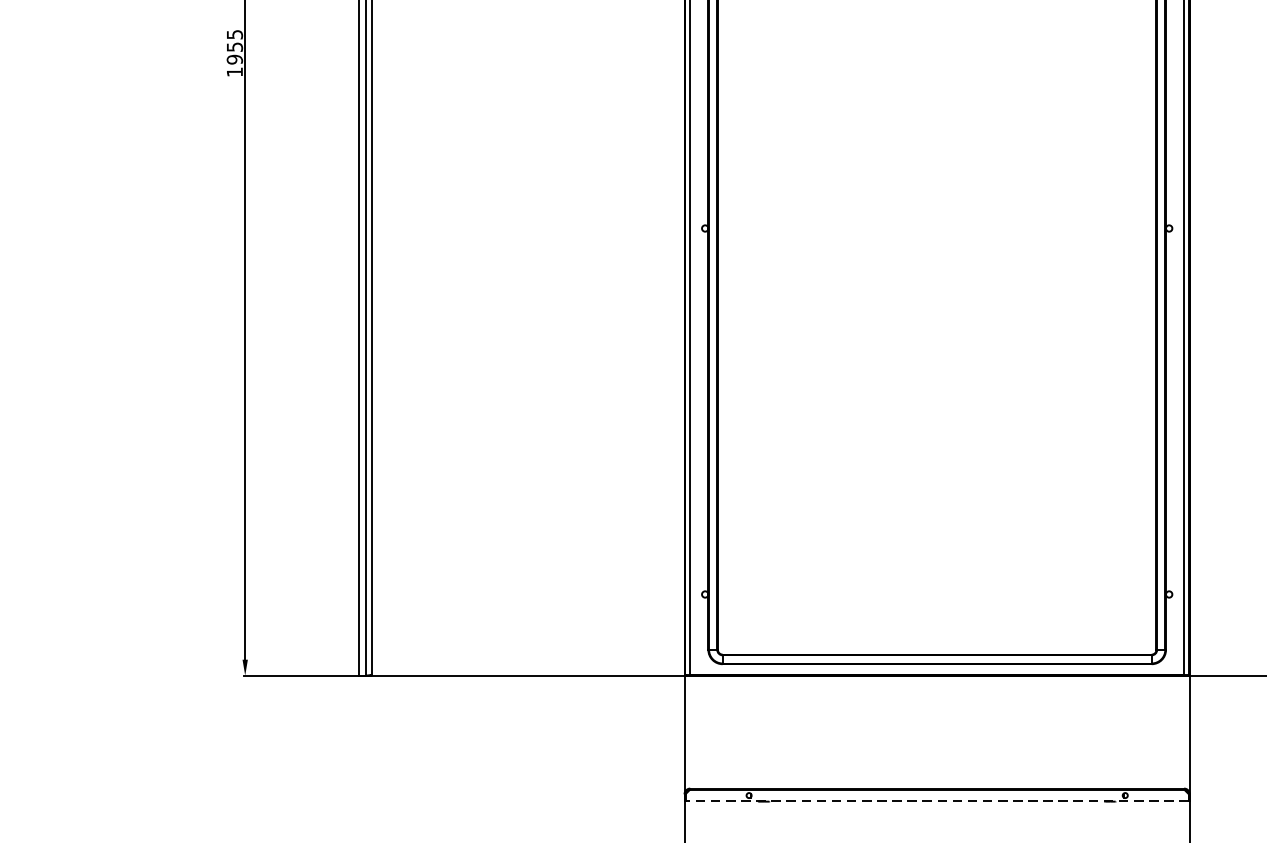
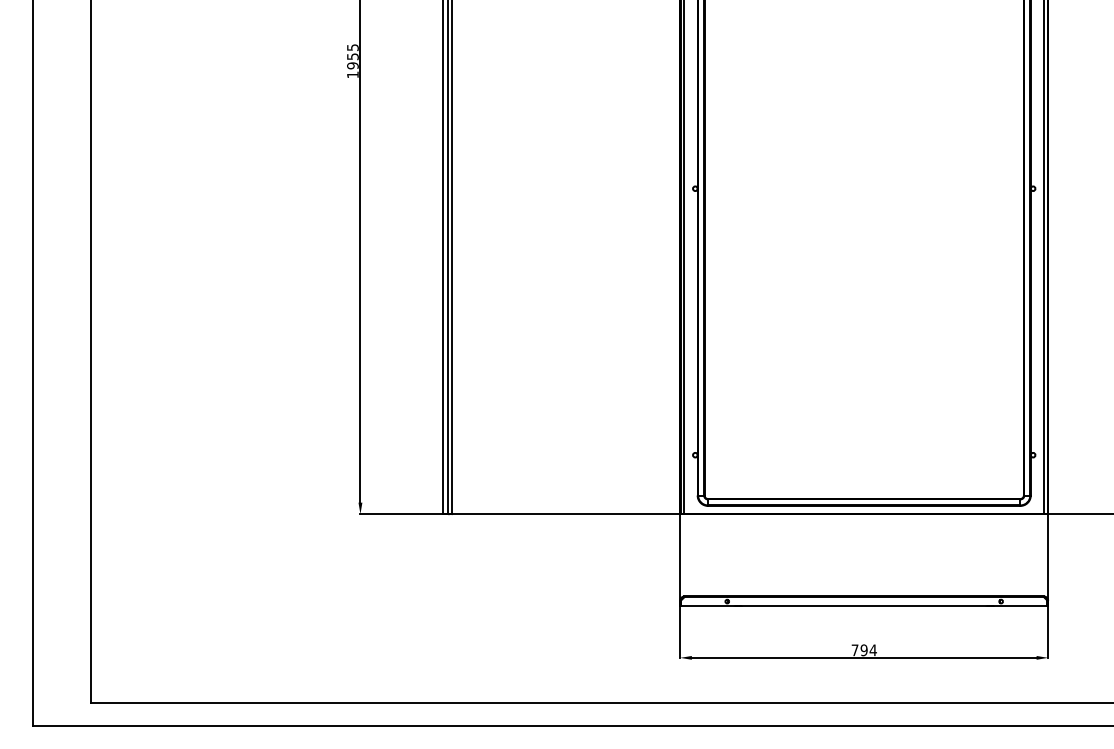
line: (936, 800) -> (863, 605), dashed -> solid

